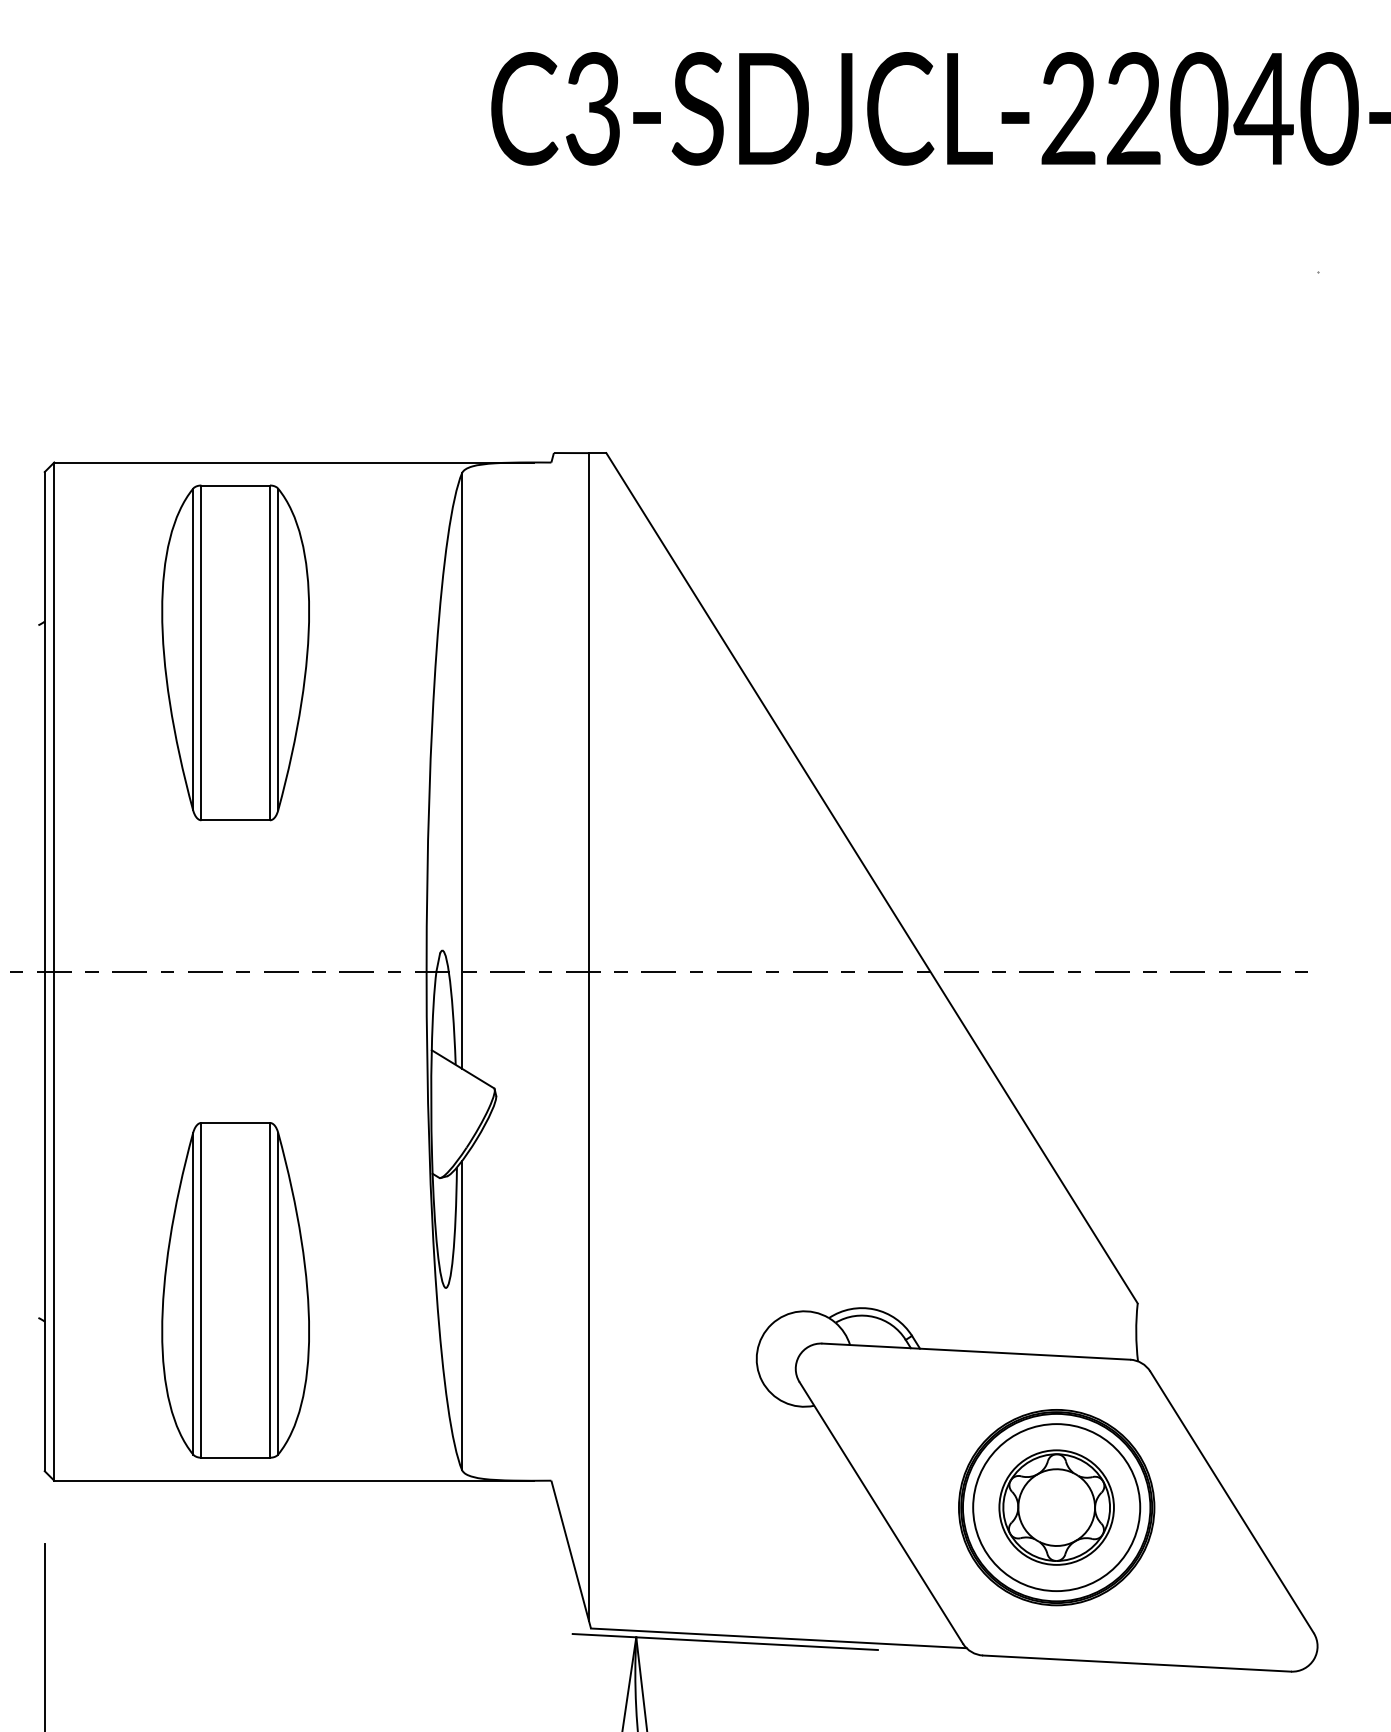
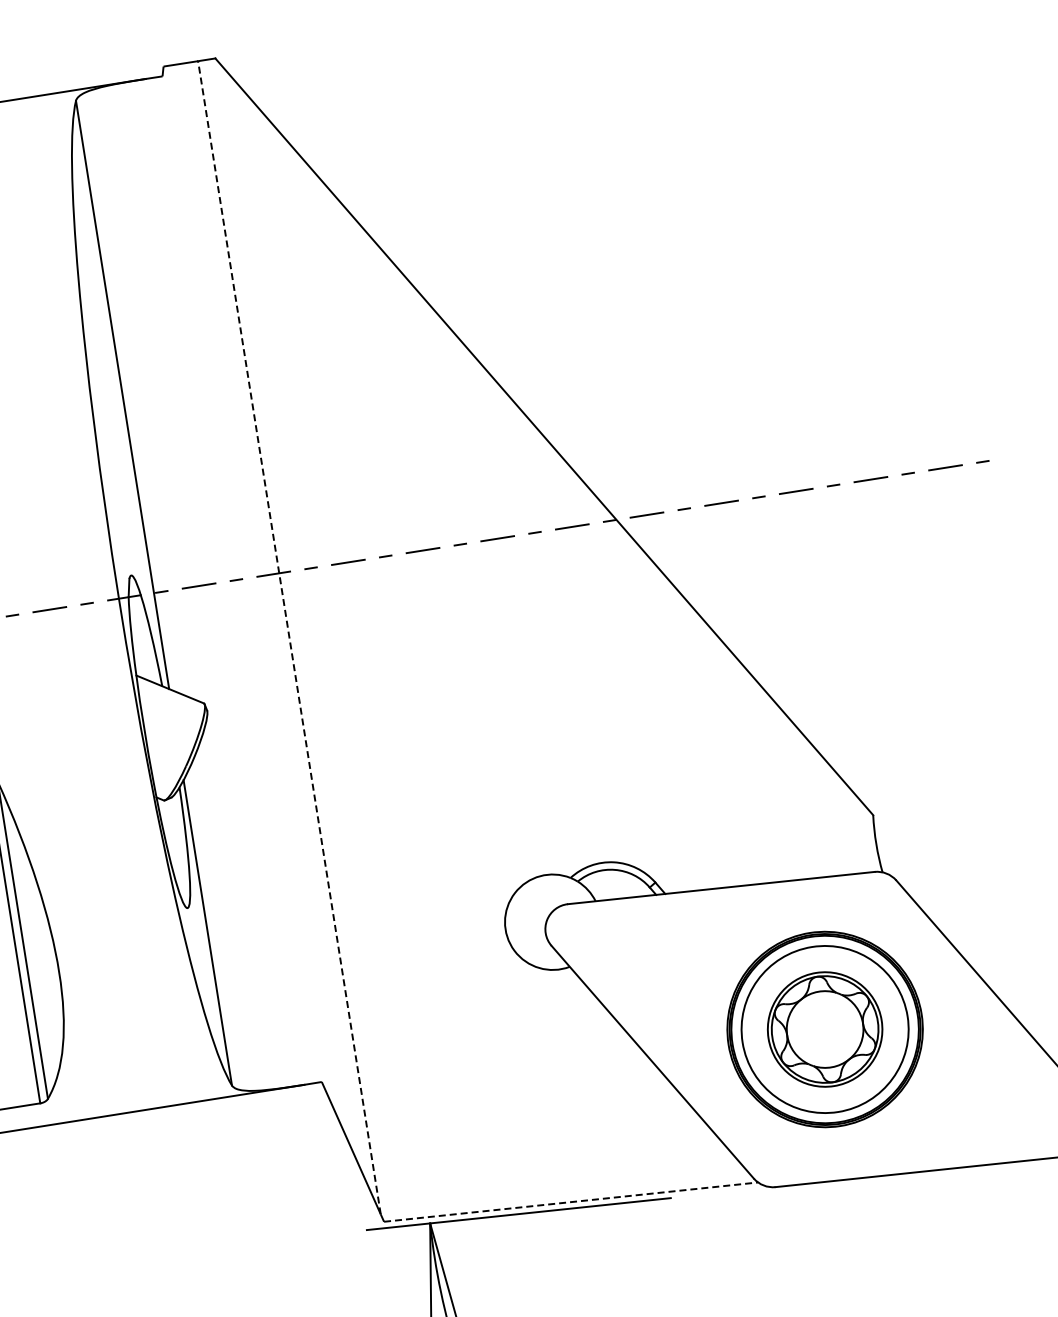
line: (588, 1036) -> (289, 637), solid -> dashed
line: (779, 1638) -> (571, 1202), solid -> dashed

